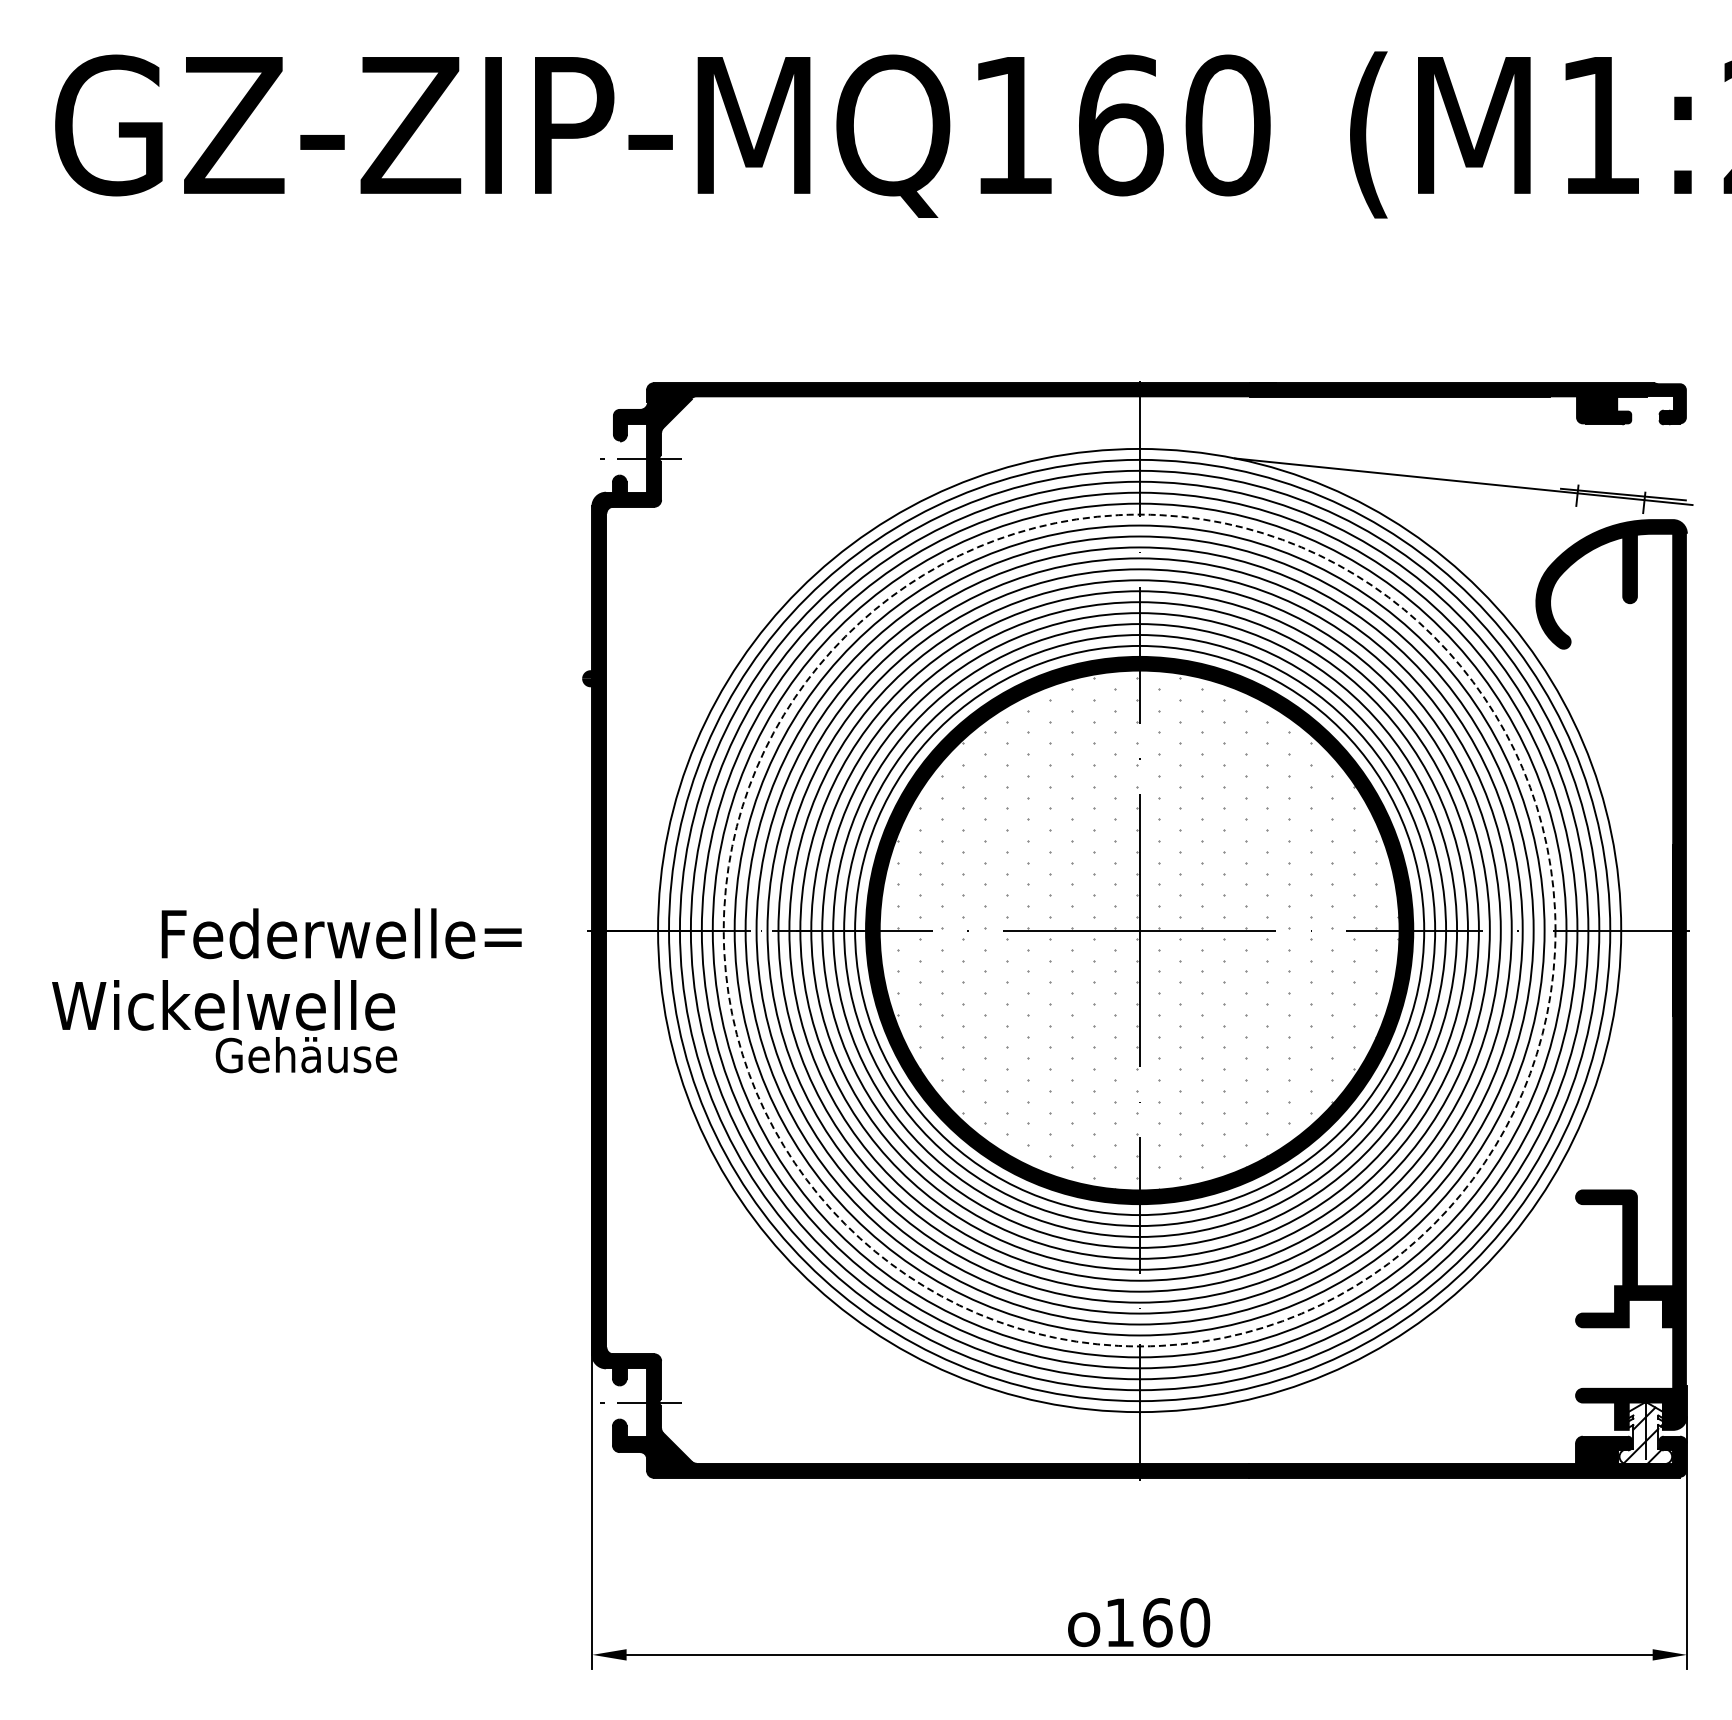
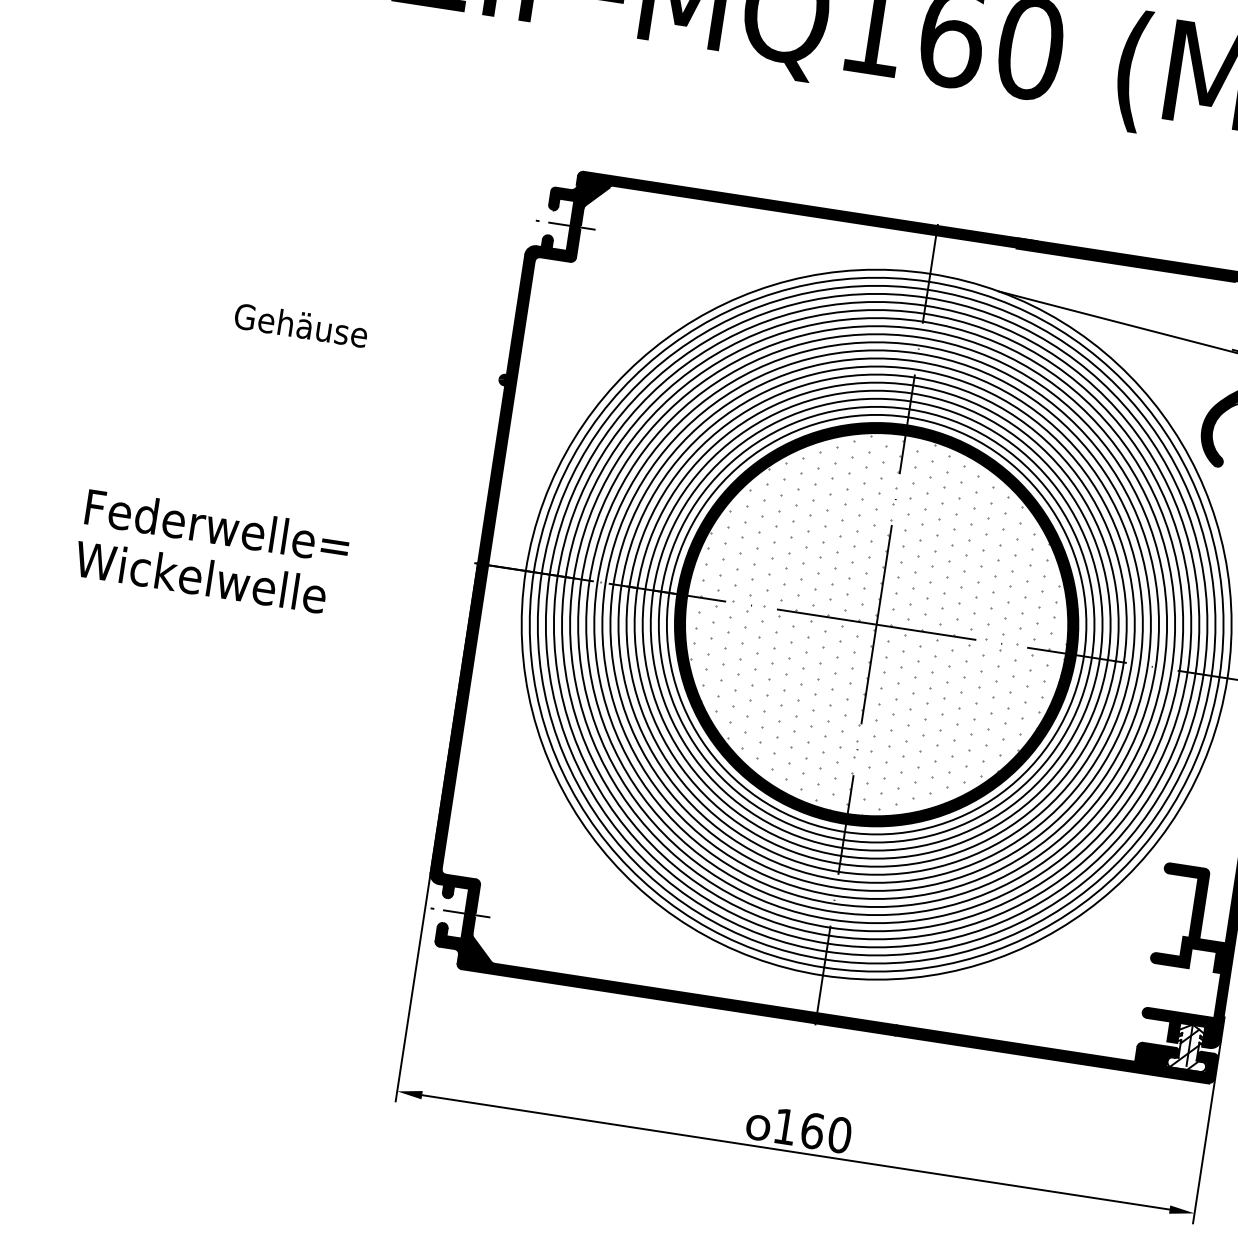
circle: (1139, 930) -> (876, 624), dashed -> solid
text: (341, 933) -> (217, 526), moved
text: (306, 1055) -> (301, 325), moved

